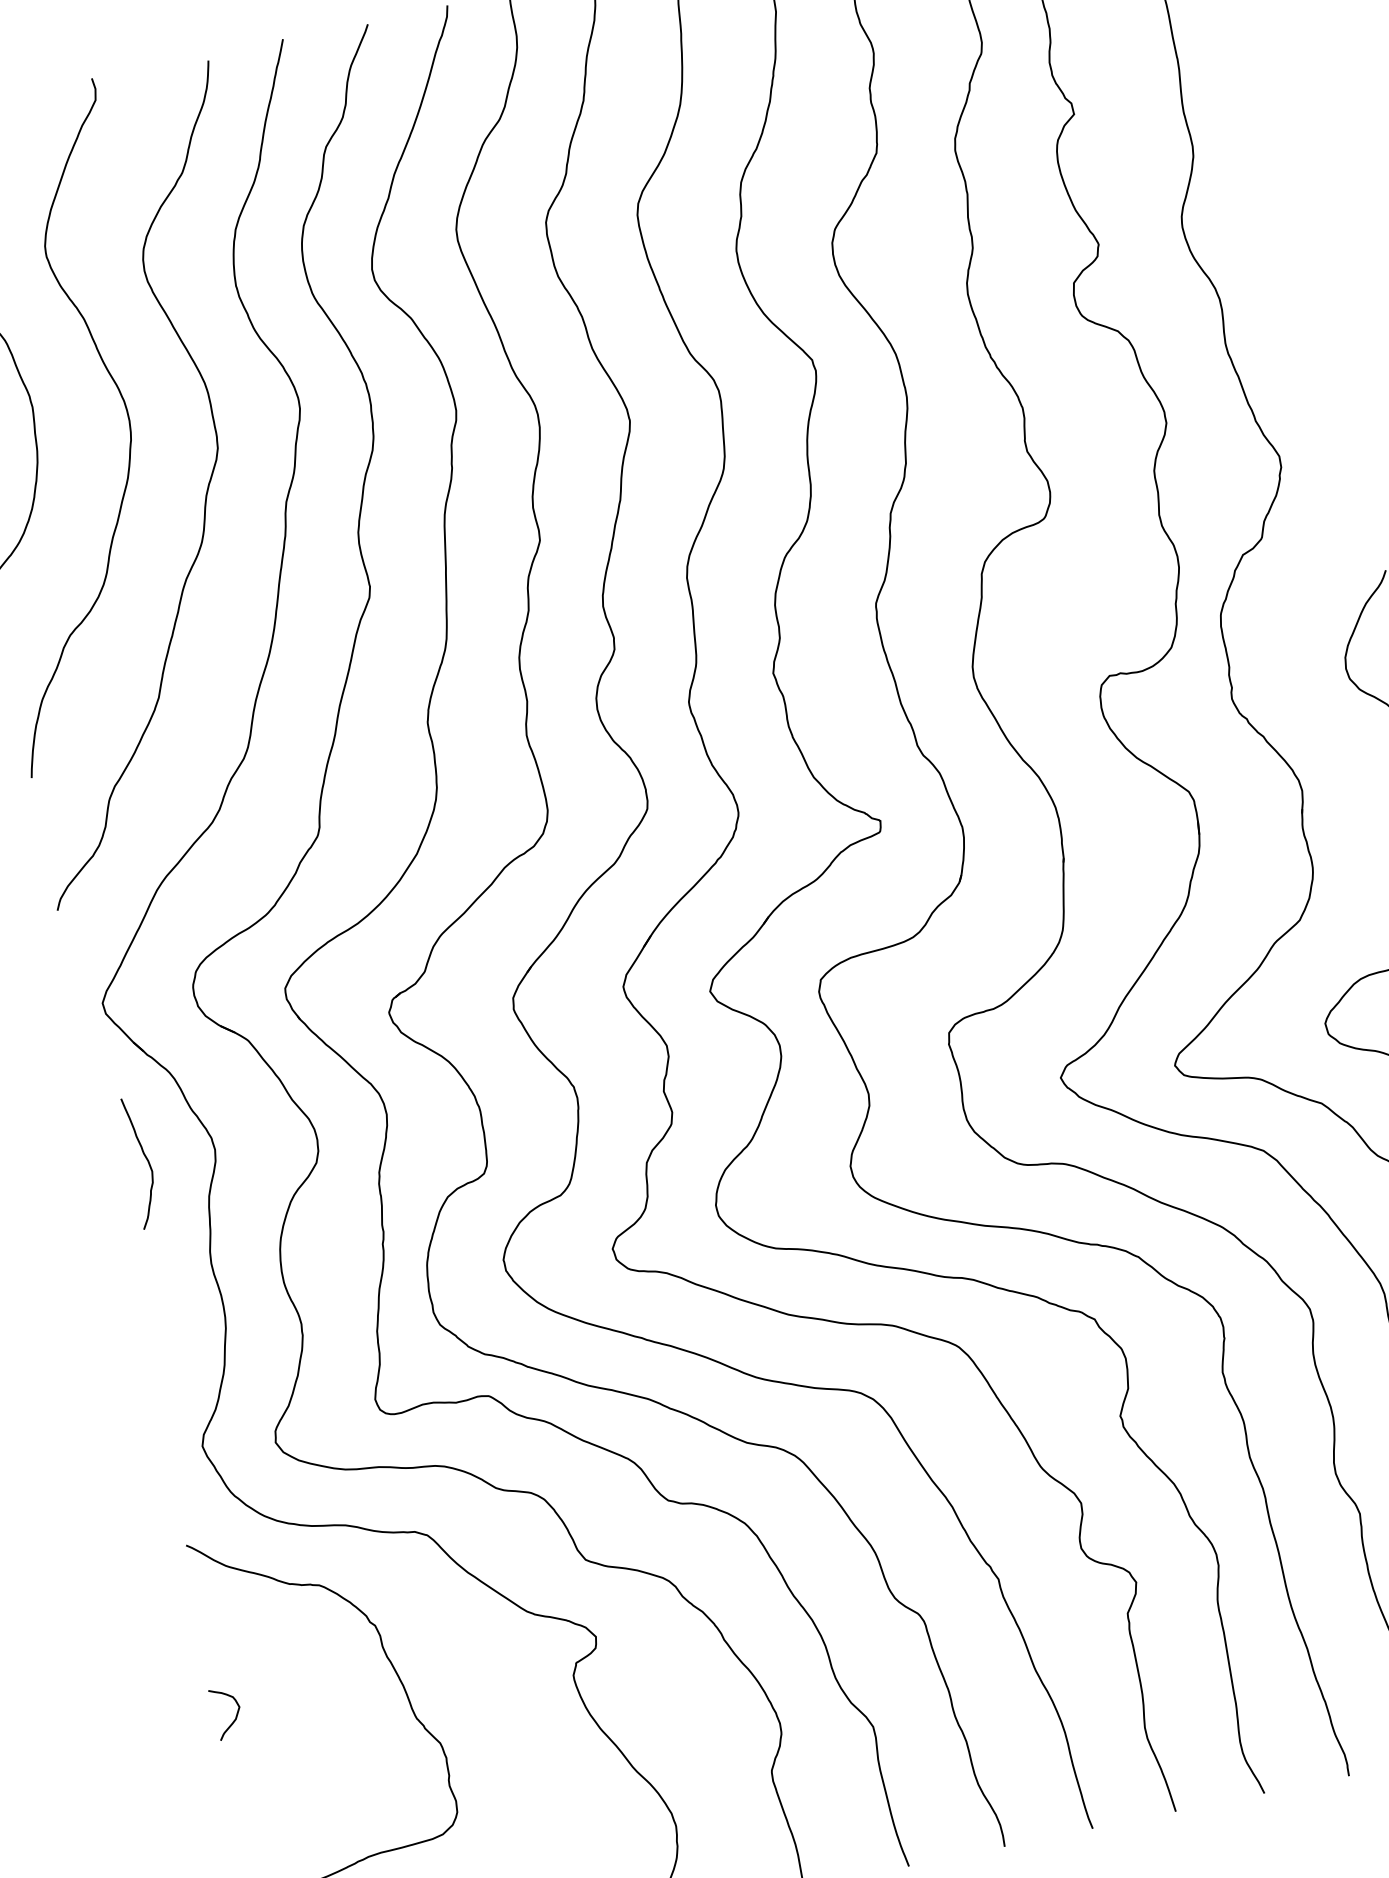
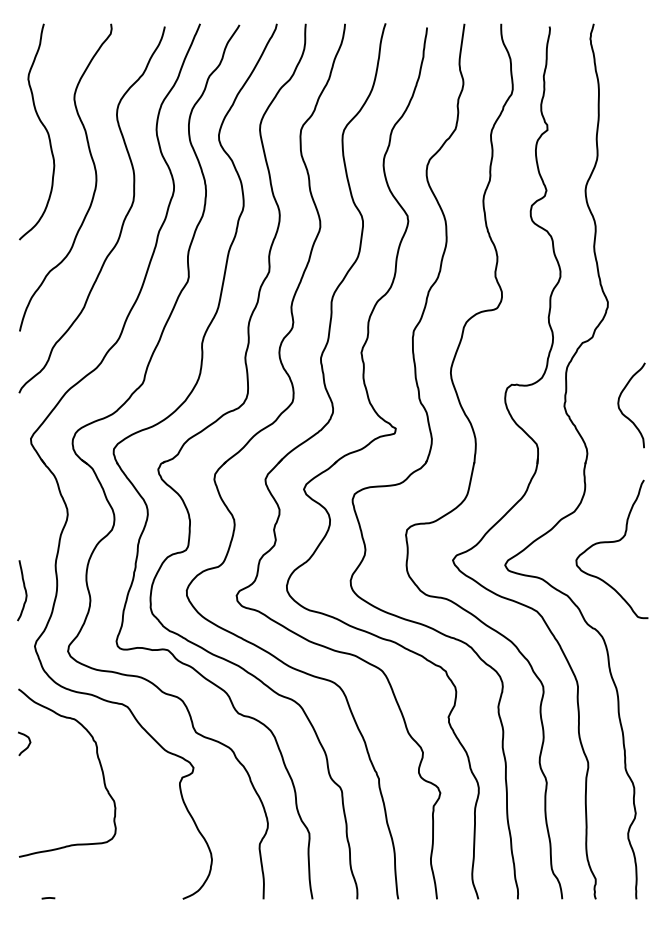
curve: (145, 1161) -> (24, 590), moved
curve: (234, 1714) -> (27, 745), moved

